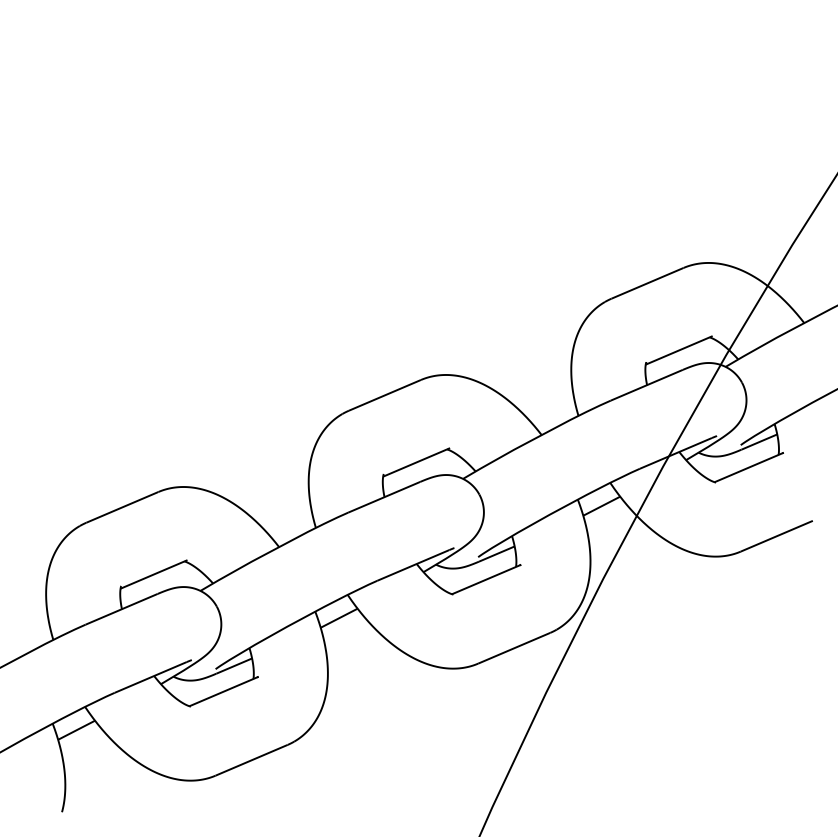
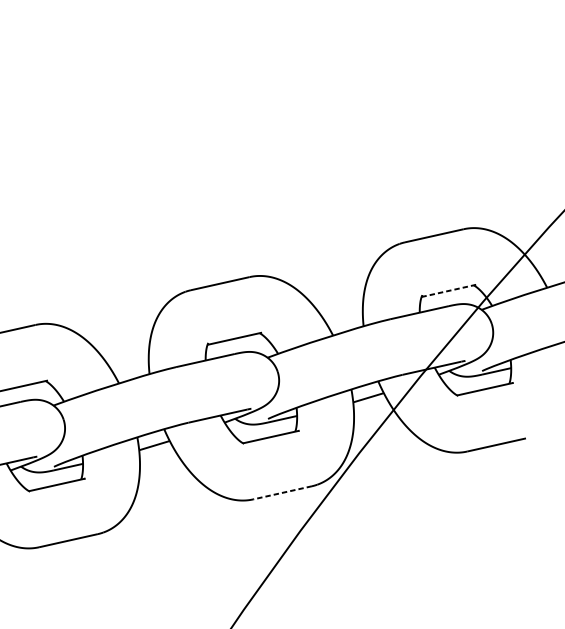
line: (678, 350) -> (448, 290), solid -> dashed
line: (513, 648) -> (281, 492), solid -> dashed

